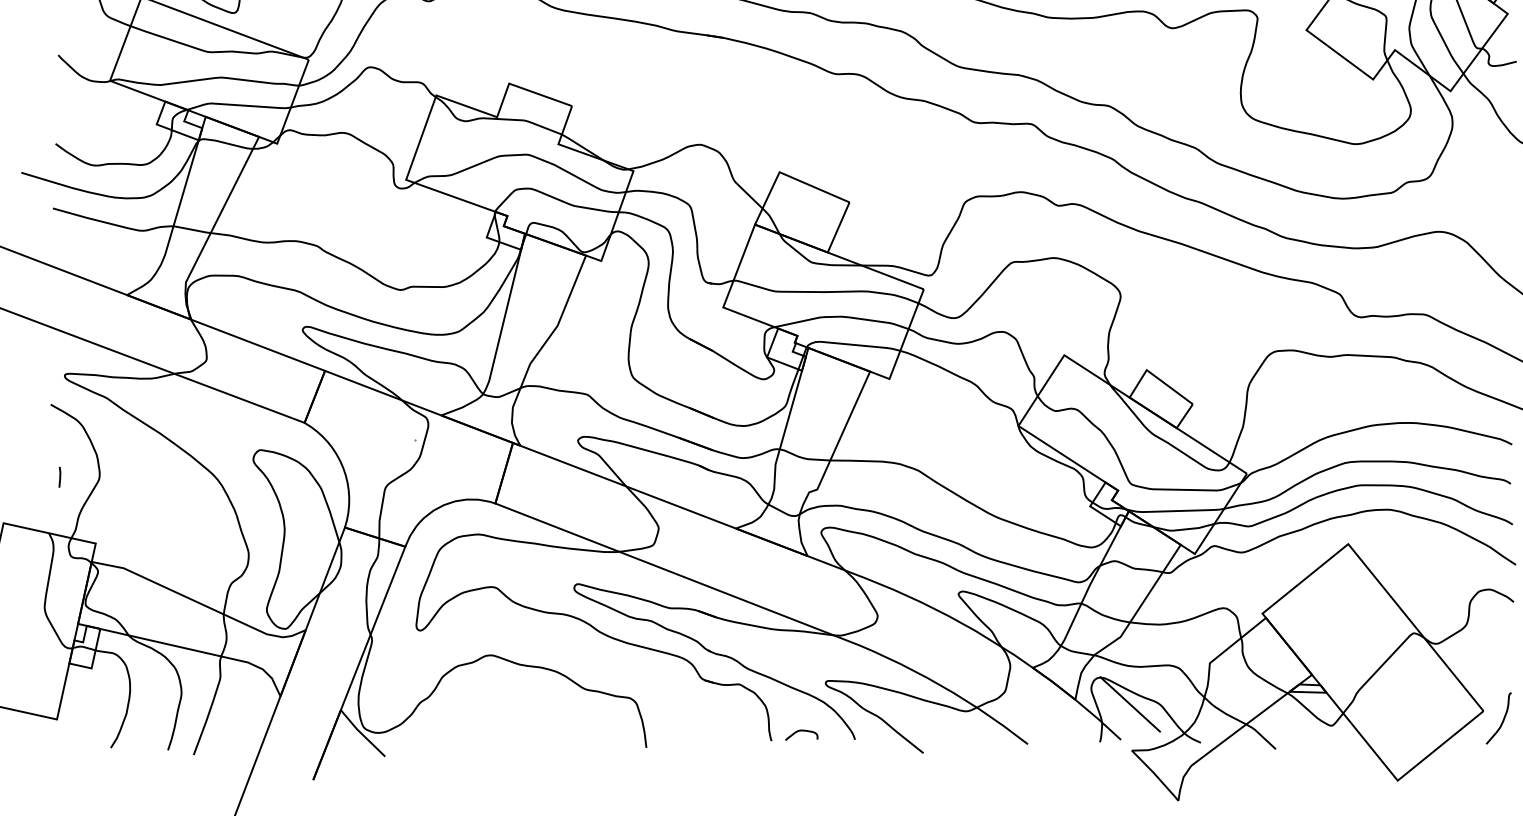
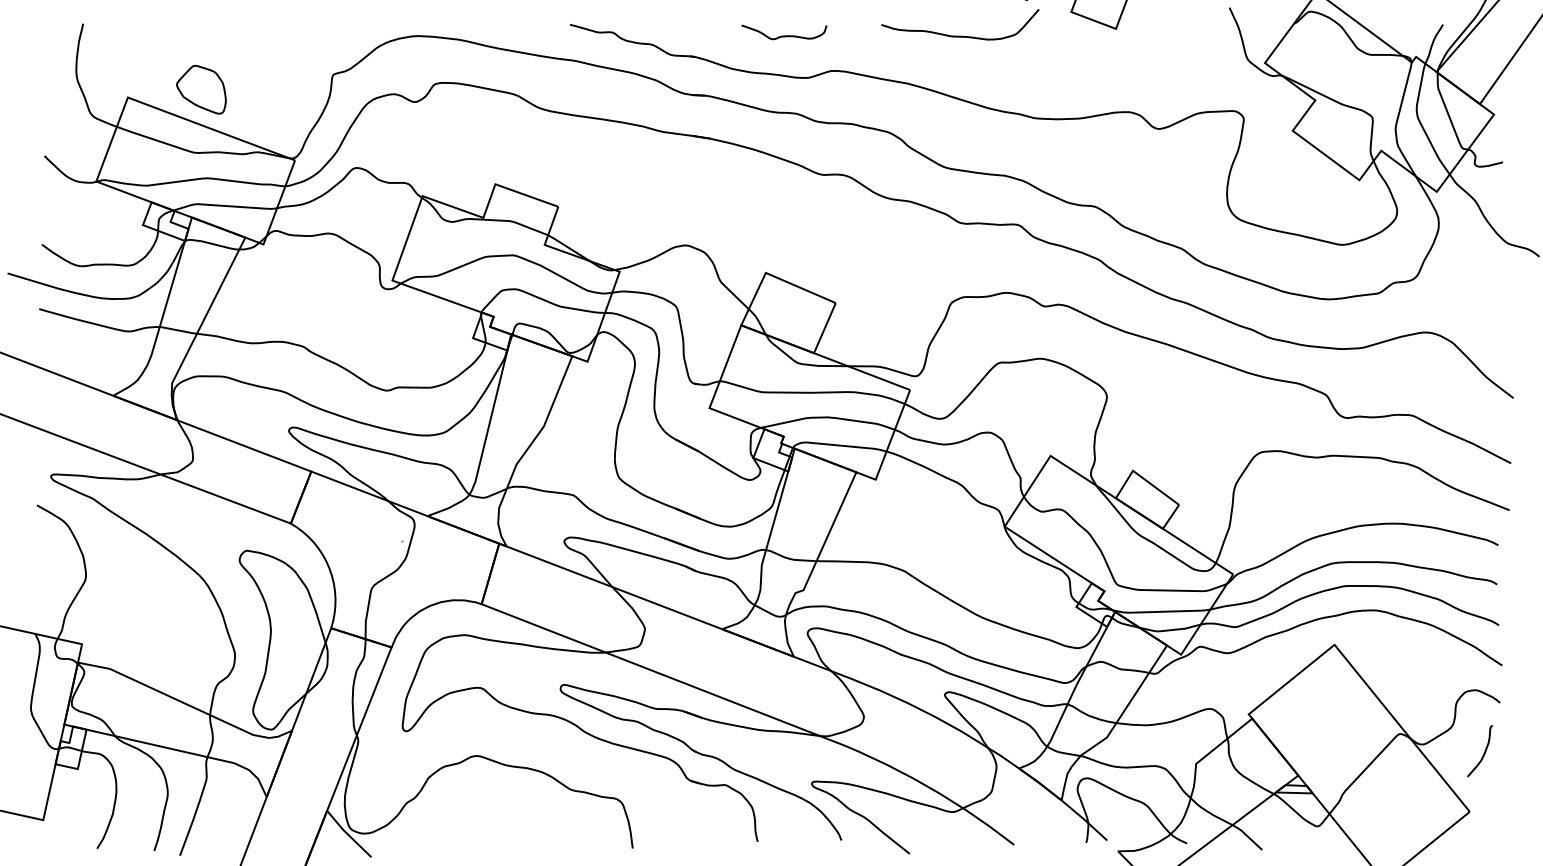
line: (59, 476) -> (45, 577), removed
line: (1130, 703) -> (1116, 804), removed
curve: (1502, 720) -> (1483, 753), moved
curve: (801, 731) -> (787, 832), removed

